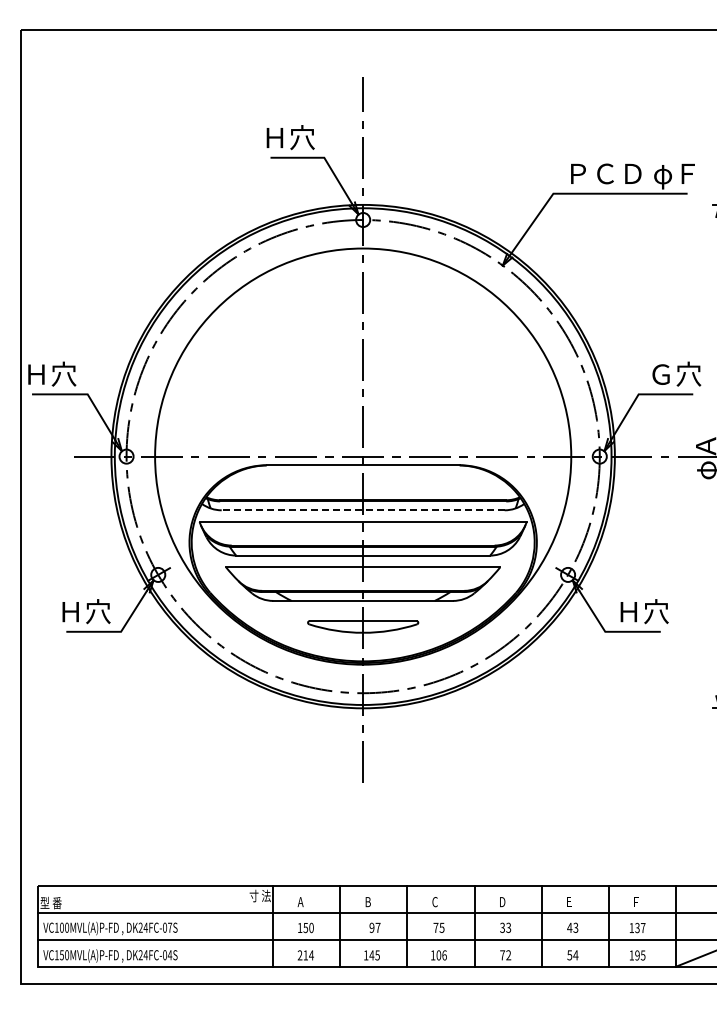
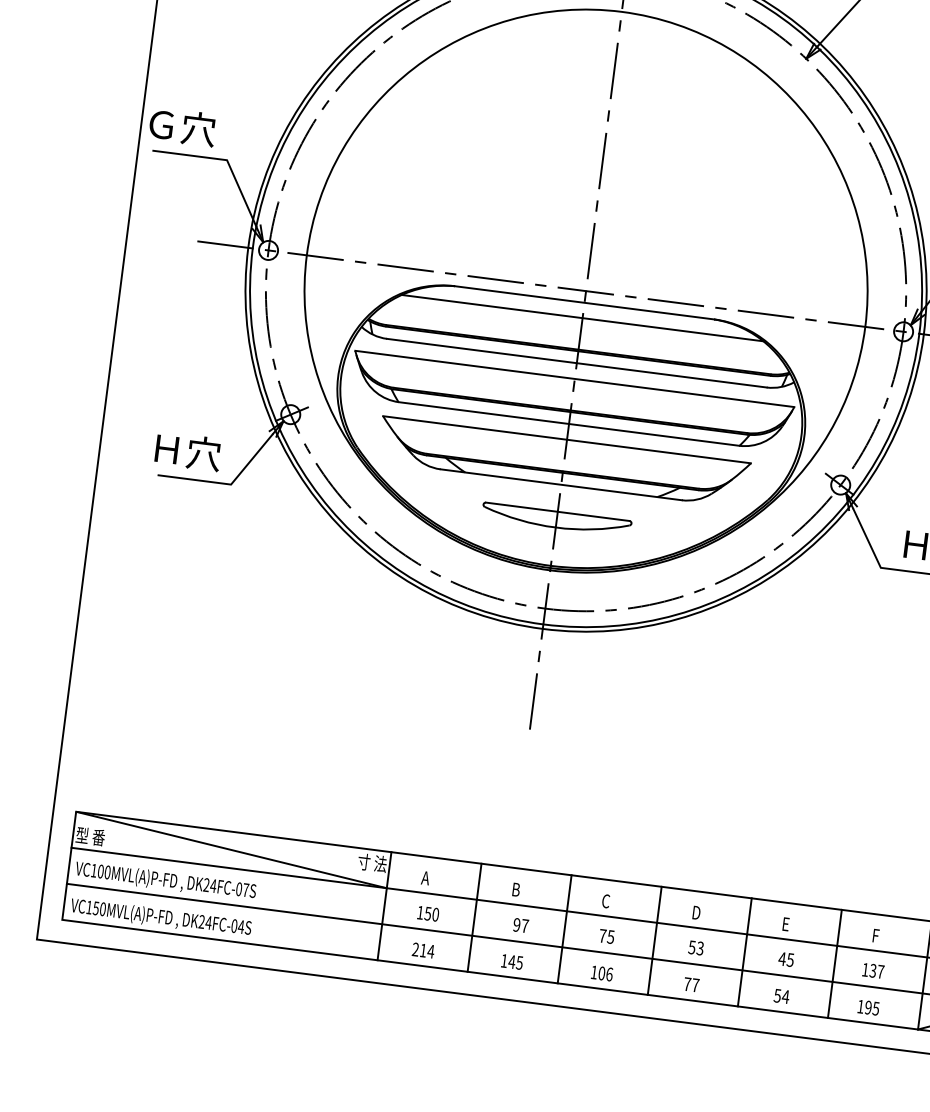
text: (35, 374) -> (160, 124), Ｈ穴 -> Ｇ穴
line: (362, 476) -> (581, 317), added
line: (362, 510) -> (575, 363), dashed -> solid
line: (155, 899) -> (231, 849), added
text: (502, 926) -> (692, 945), 33 -> 53
text: (575, 927) -> (790, 959), 43 -> 45
text: (508, 955) -> (695, 985), 72 -> 77

